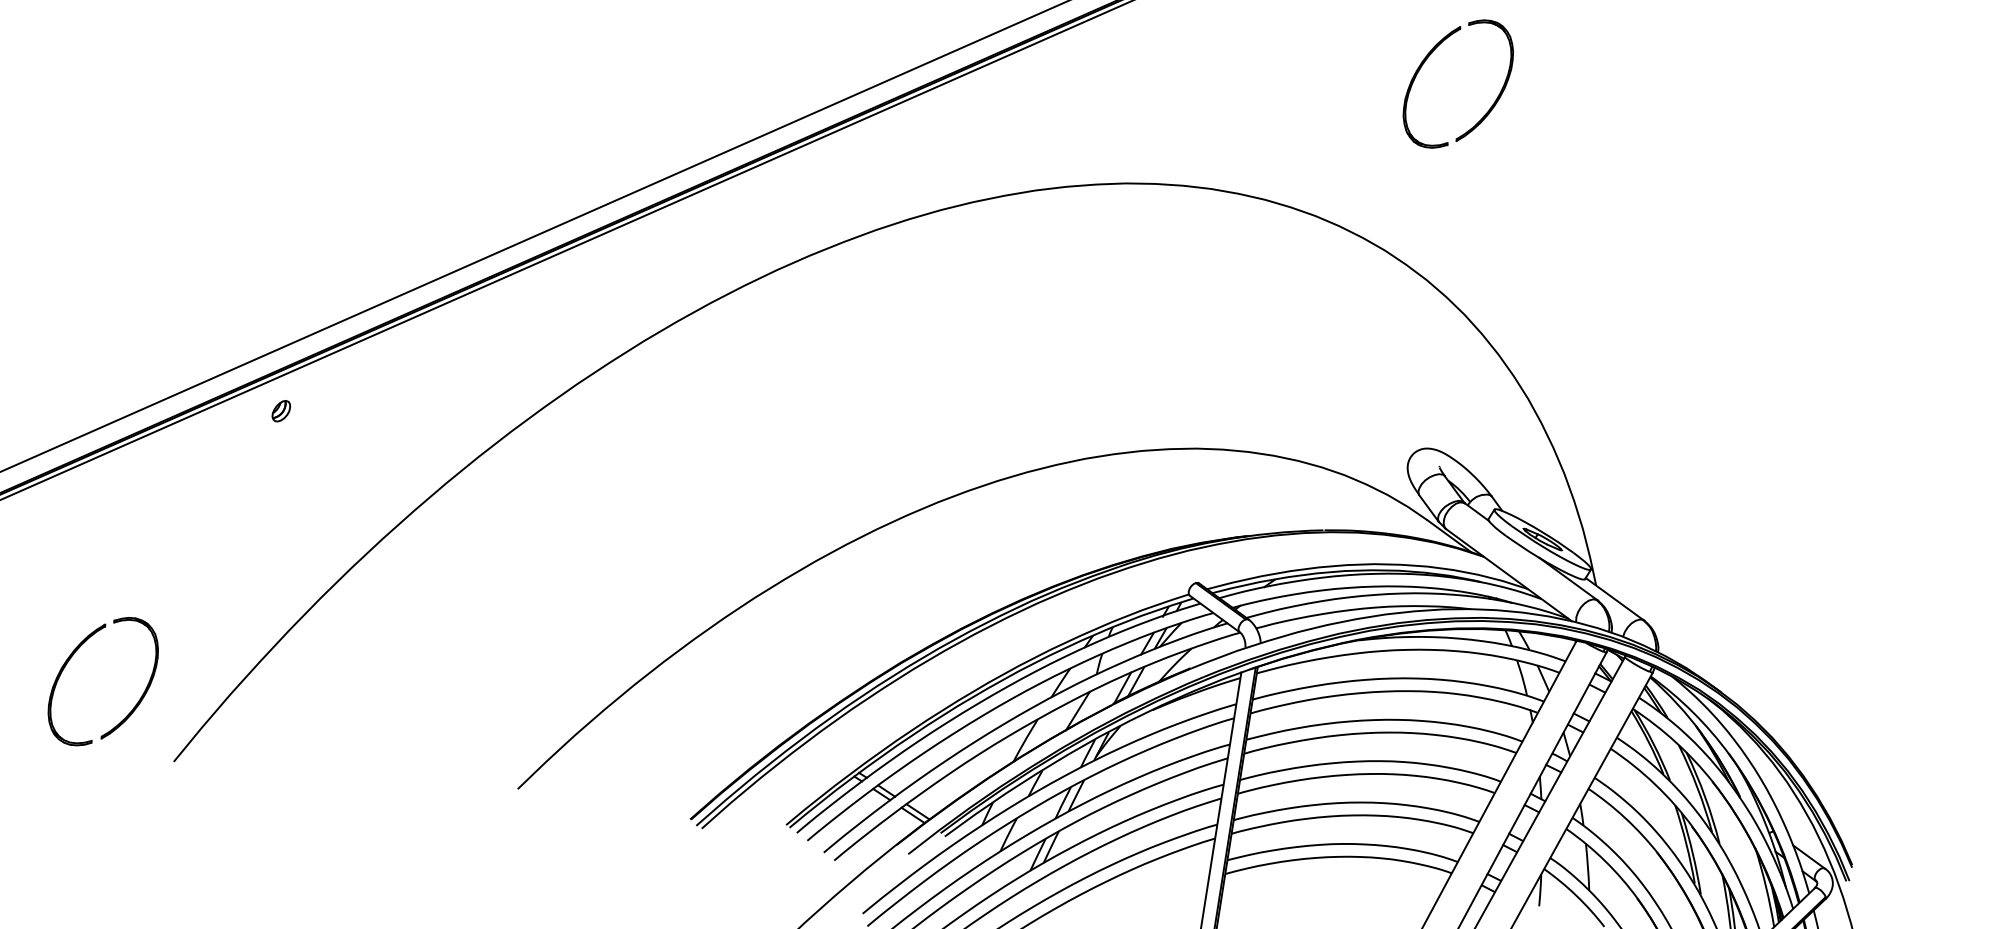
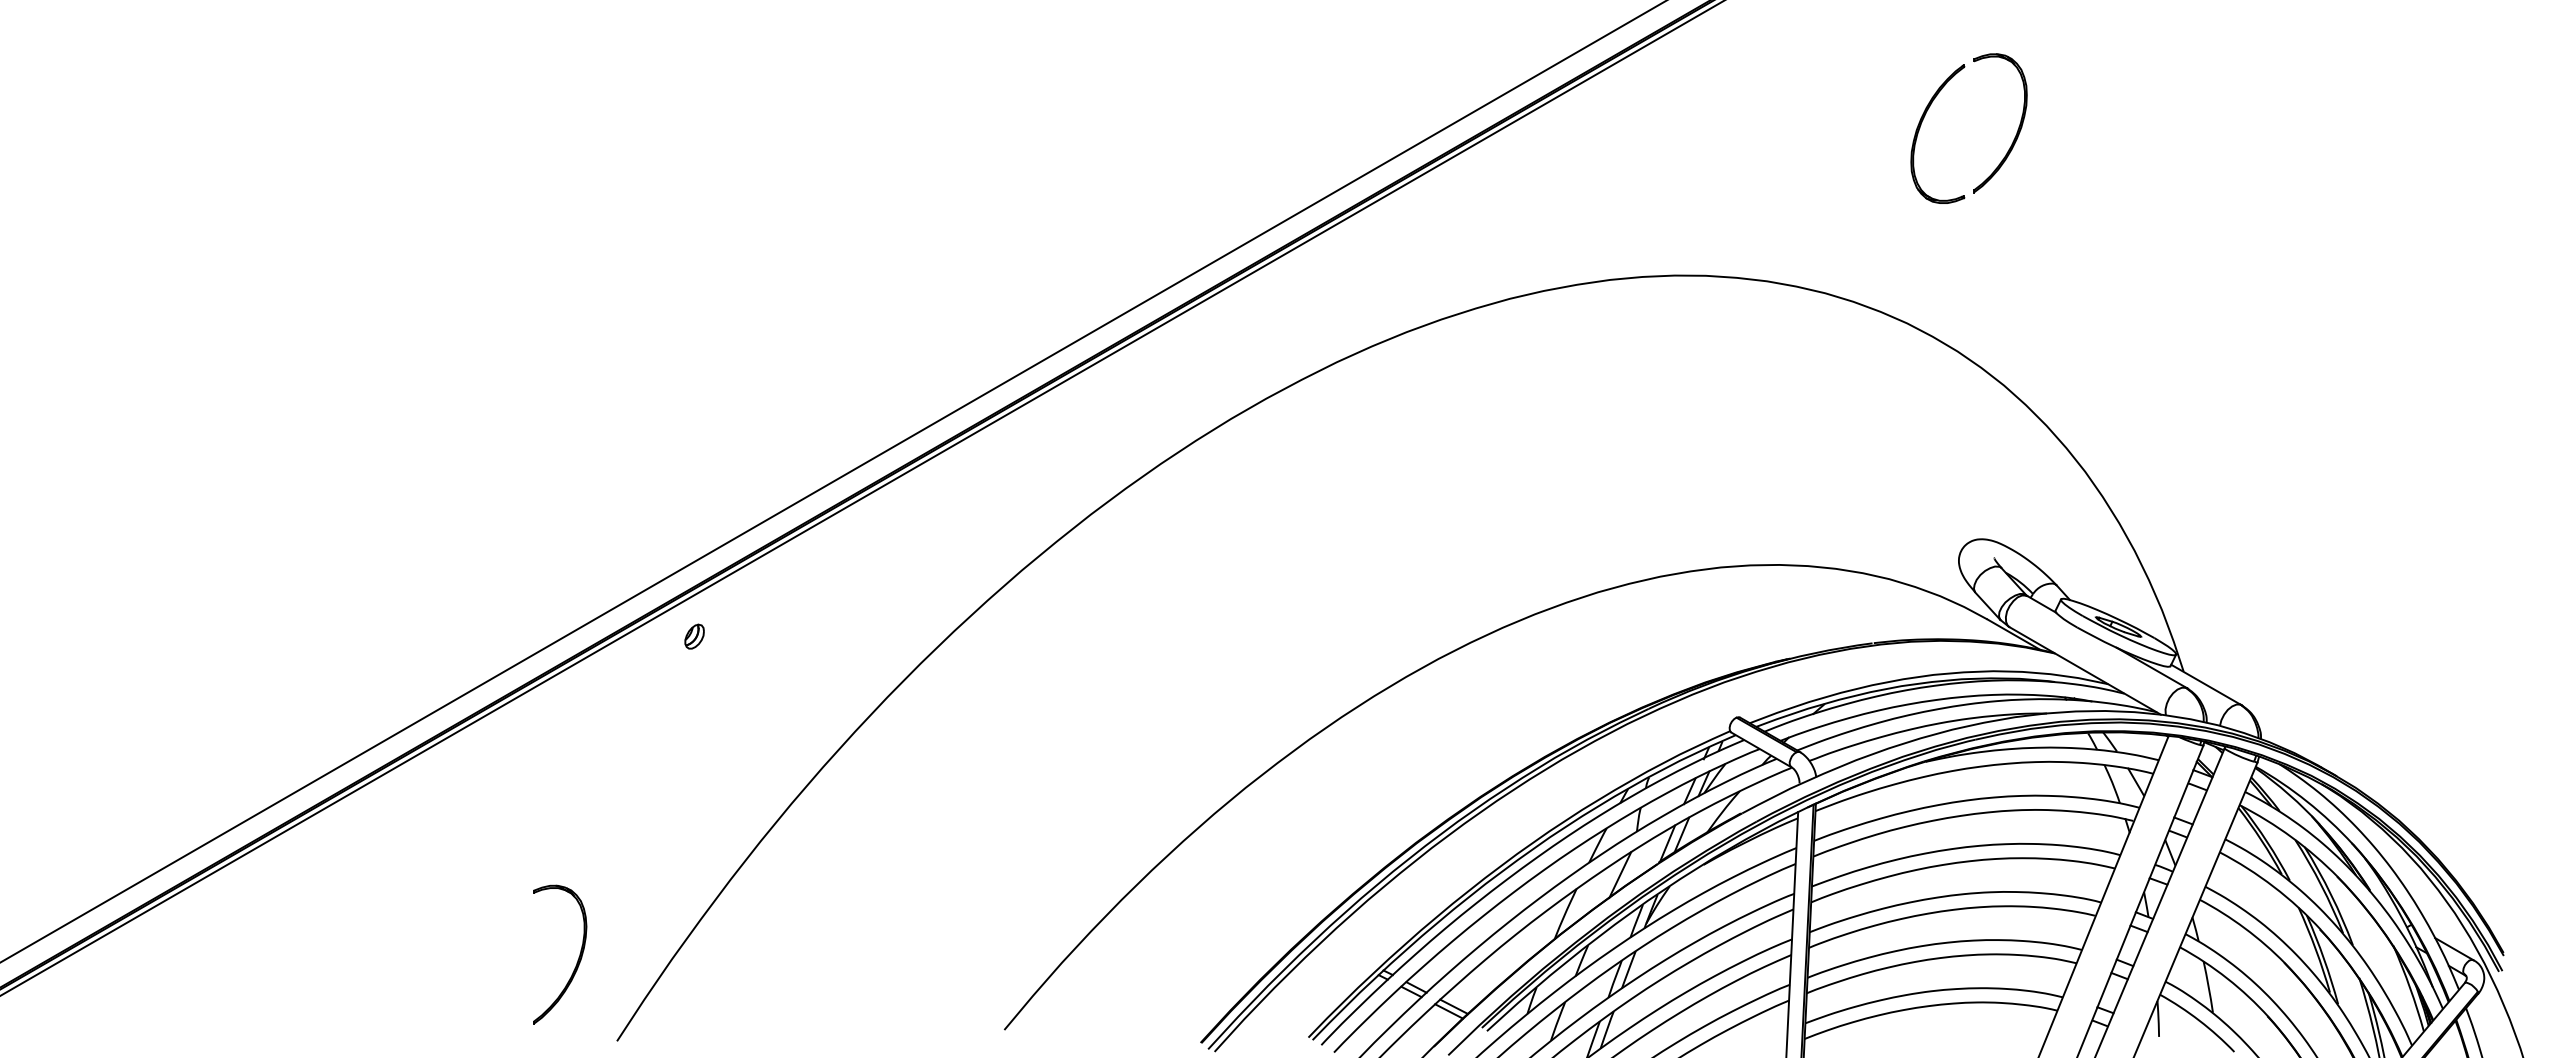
part: (60, 675) -> (480, 958), removed

